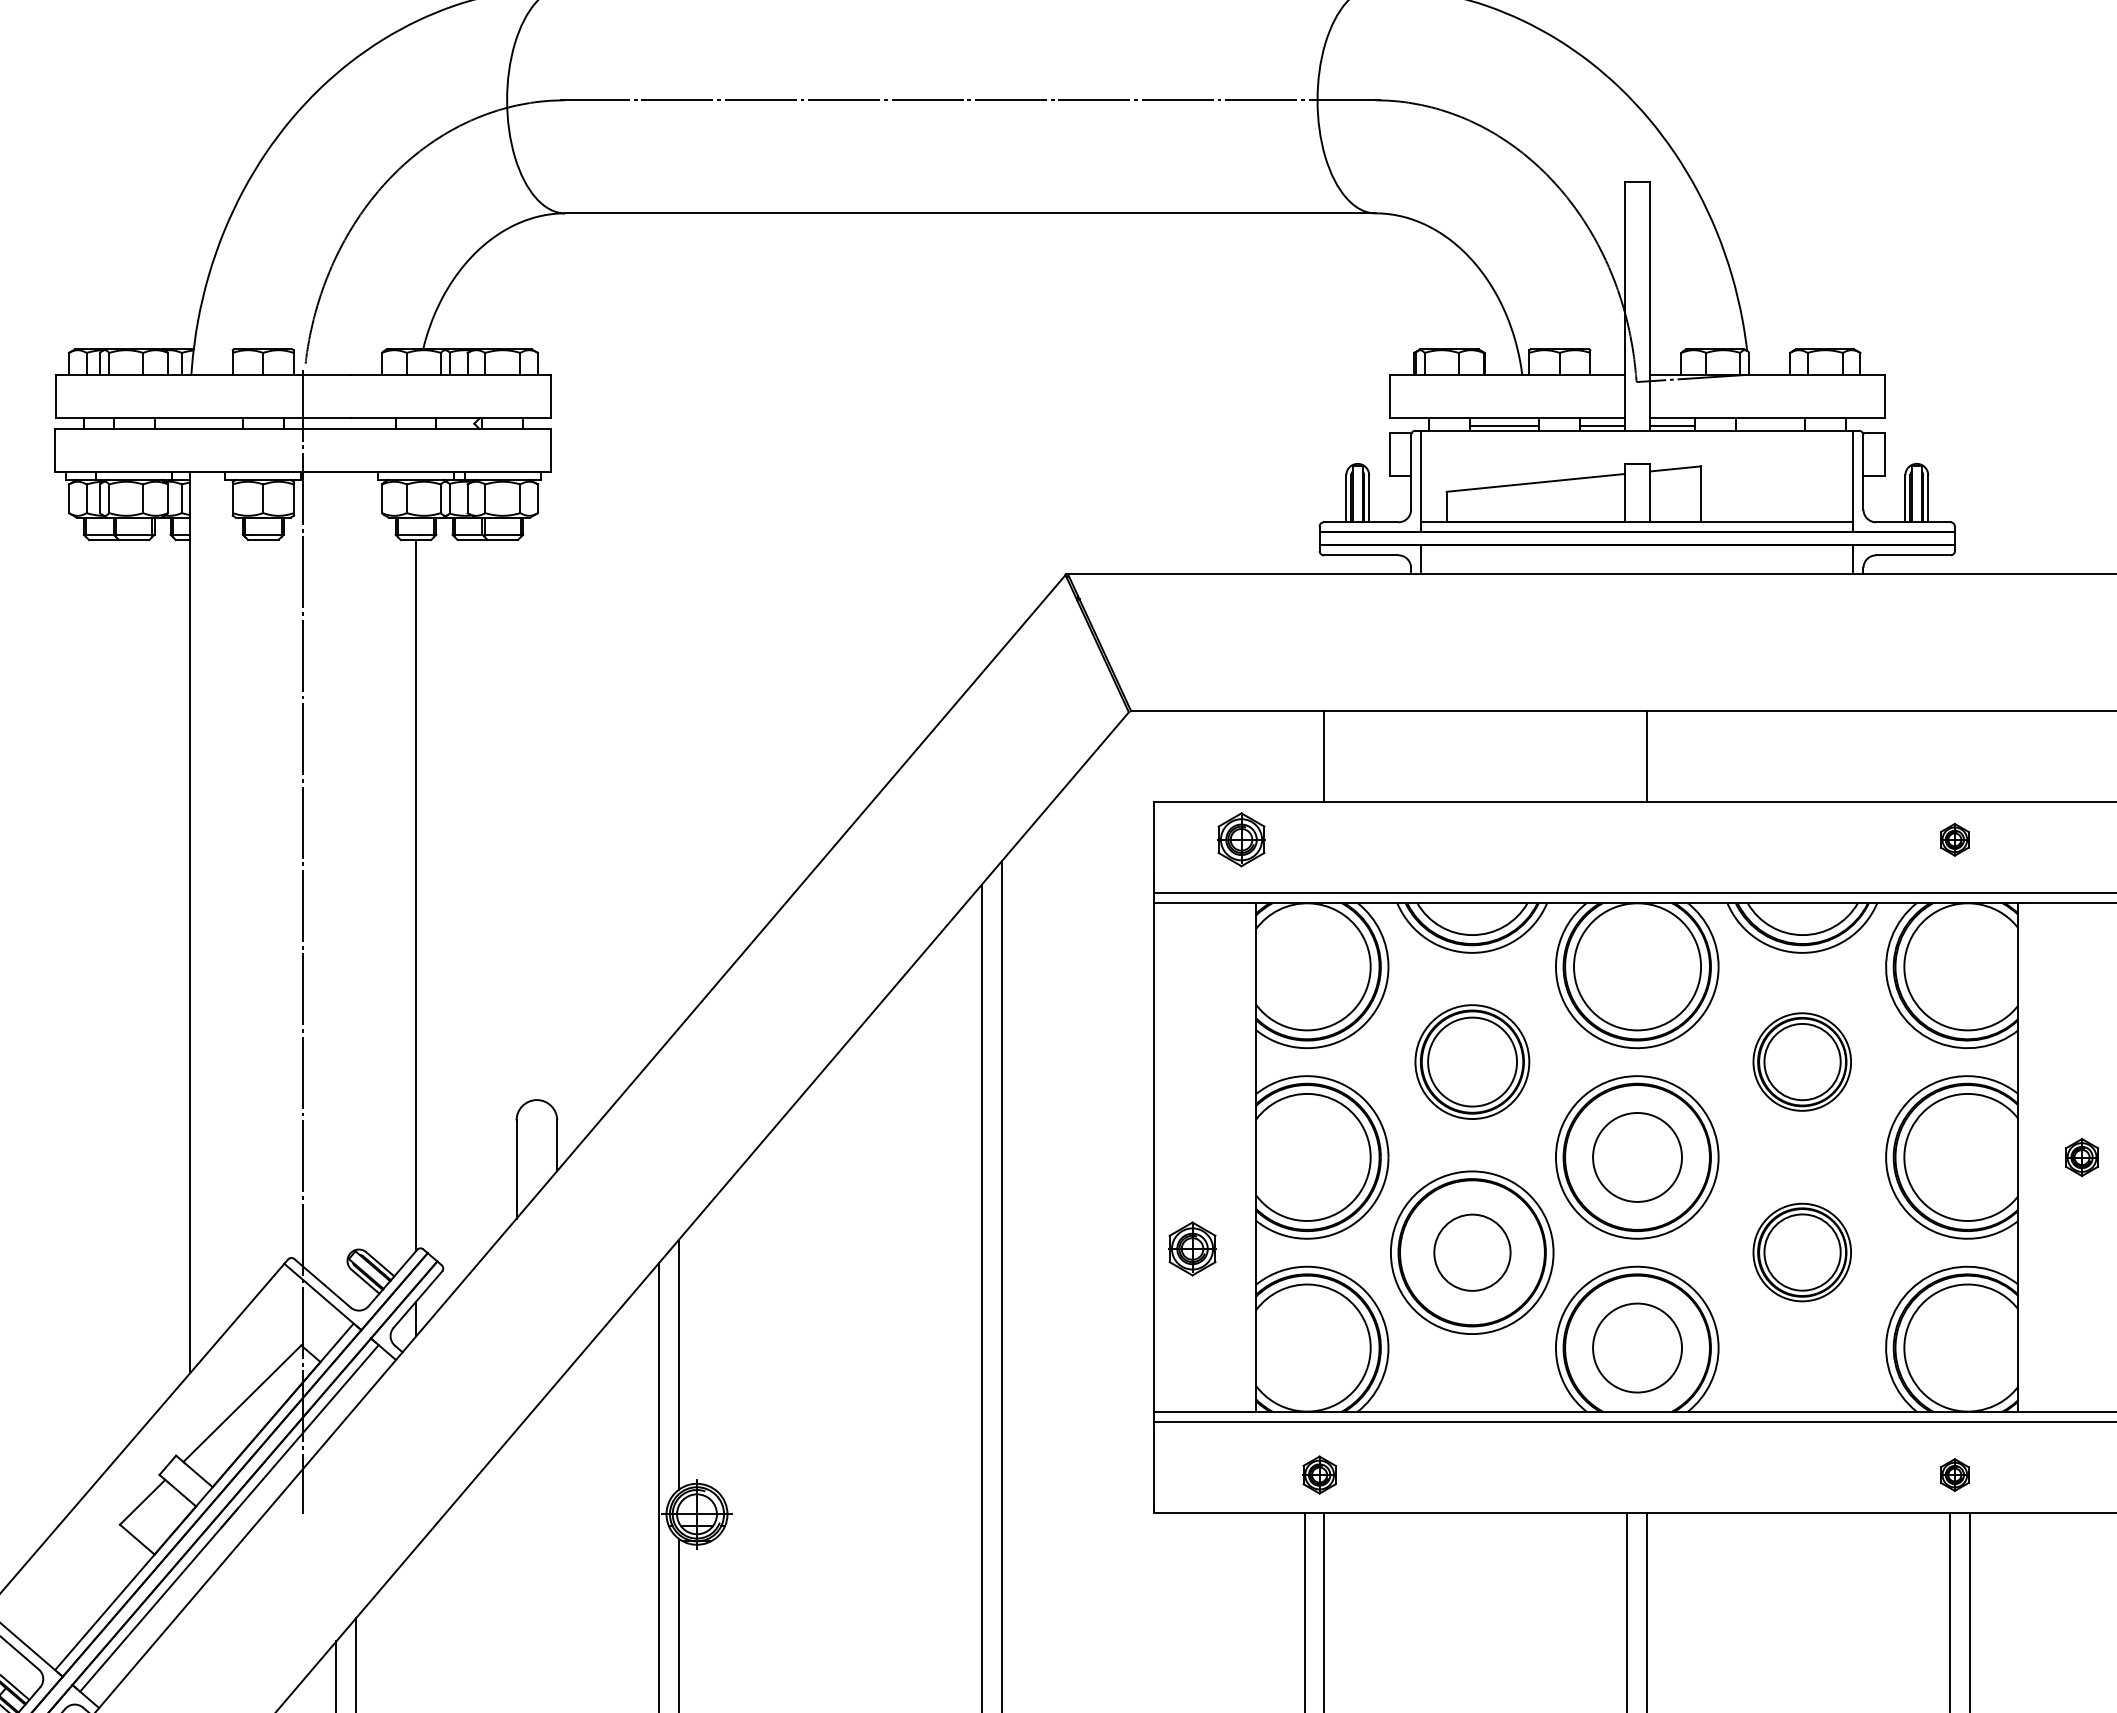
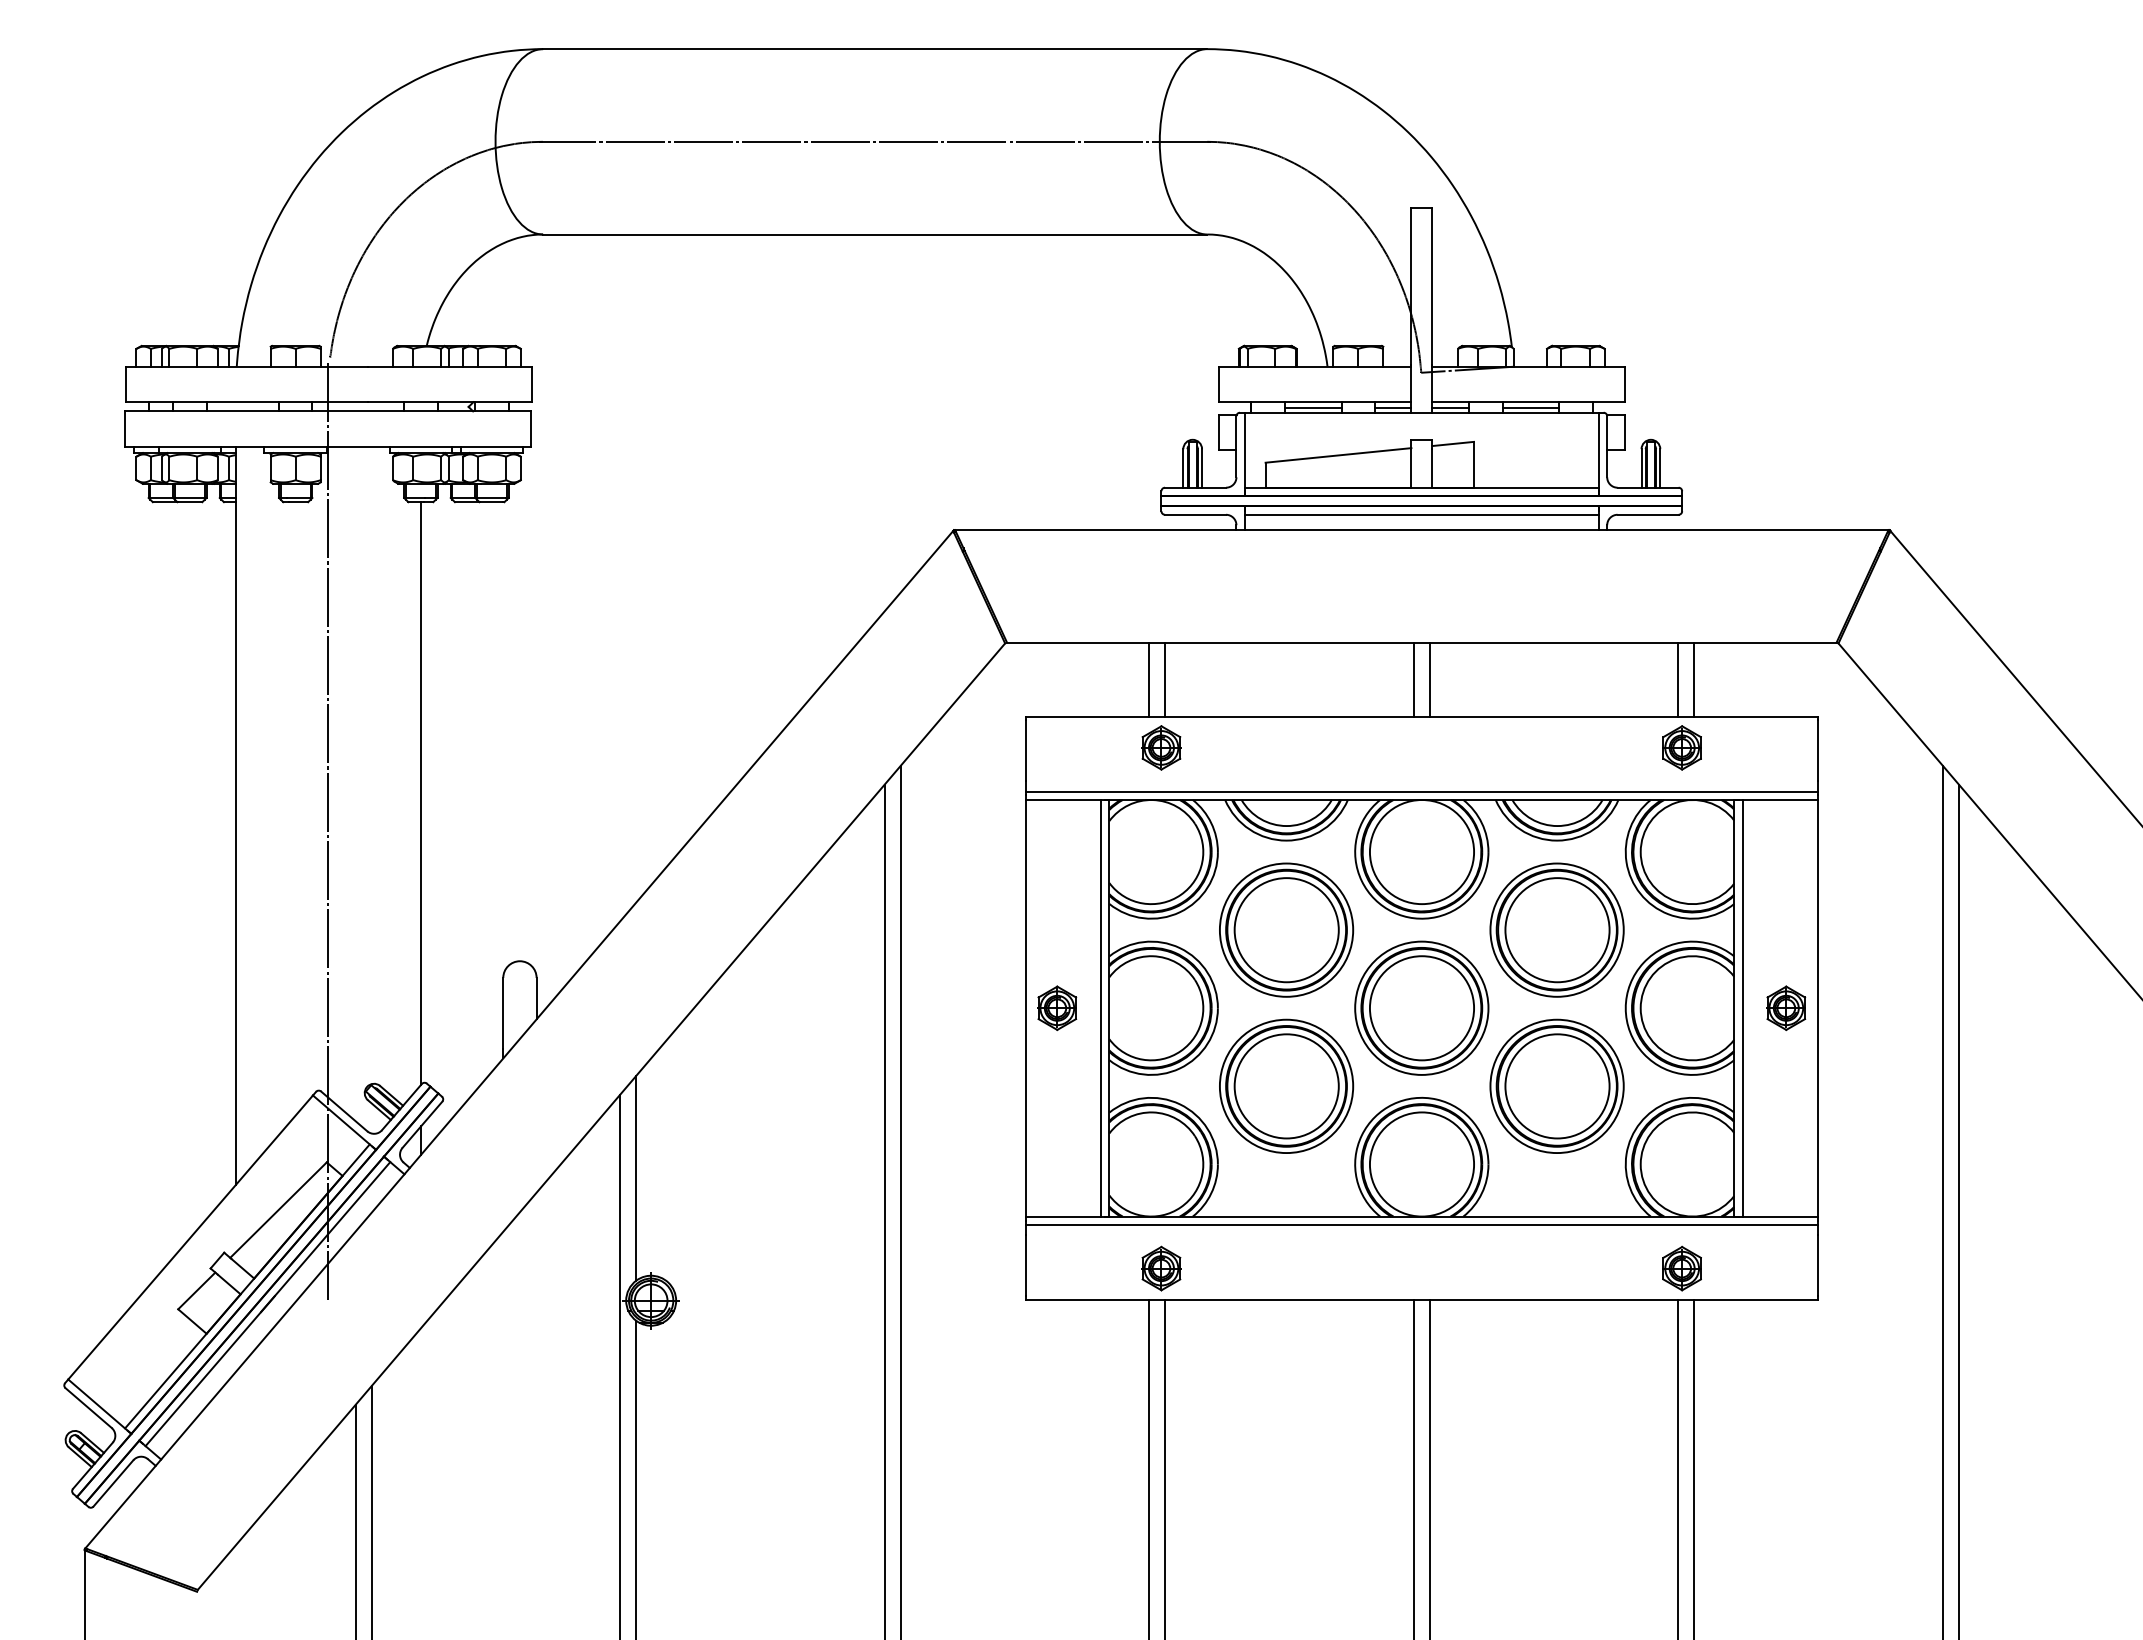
line: (1769, 425) -> (1530, 408), added
line: (1636, 554) -> (1421, 514), added
line: (1305, 756) -> (1149, 679), added
line: (1627, 756) -> (1413, 679), added
line: (1950, 756) -> (1678, 679), added
line: (1969, 756) -> (1694, 679), added
part: (1241, 839) -> (1161, 747), moved
part: (1954, 839) -> (1681, 747), size x1.67
part: (1472, 1061) -> (1286, 929), size x1.43
part: (1801, 1061) -> (1556, 929), size x1.67
line: (1246, 1157) -> (1101, 1008), added
circle: (1636, 1157) -> (1421, 1008), size x1.43
line: (2028, 1157) -> (1742, 1008), added
part: (2082, 1157) -> (1786, 1008), size x1.43
part: (1192, 1249) -> (1057, 1008), moved
part: (1801, 1251) -> (1556, 1085), size x1.67
circle: (1472, 1252) -> (1286, 1086), size x1.67
circle: (1636, 1348) -> (1421, 1164), size x1.43
part: (1319, 1474) -> (1161, 1268), size x1.43
part: (1954, 1474) -> (1681, 1268), size x1.67

